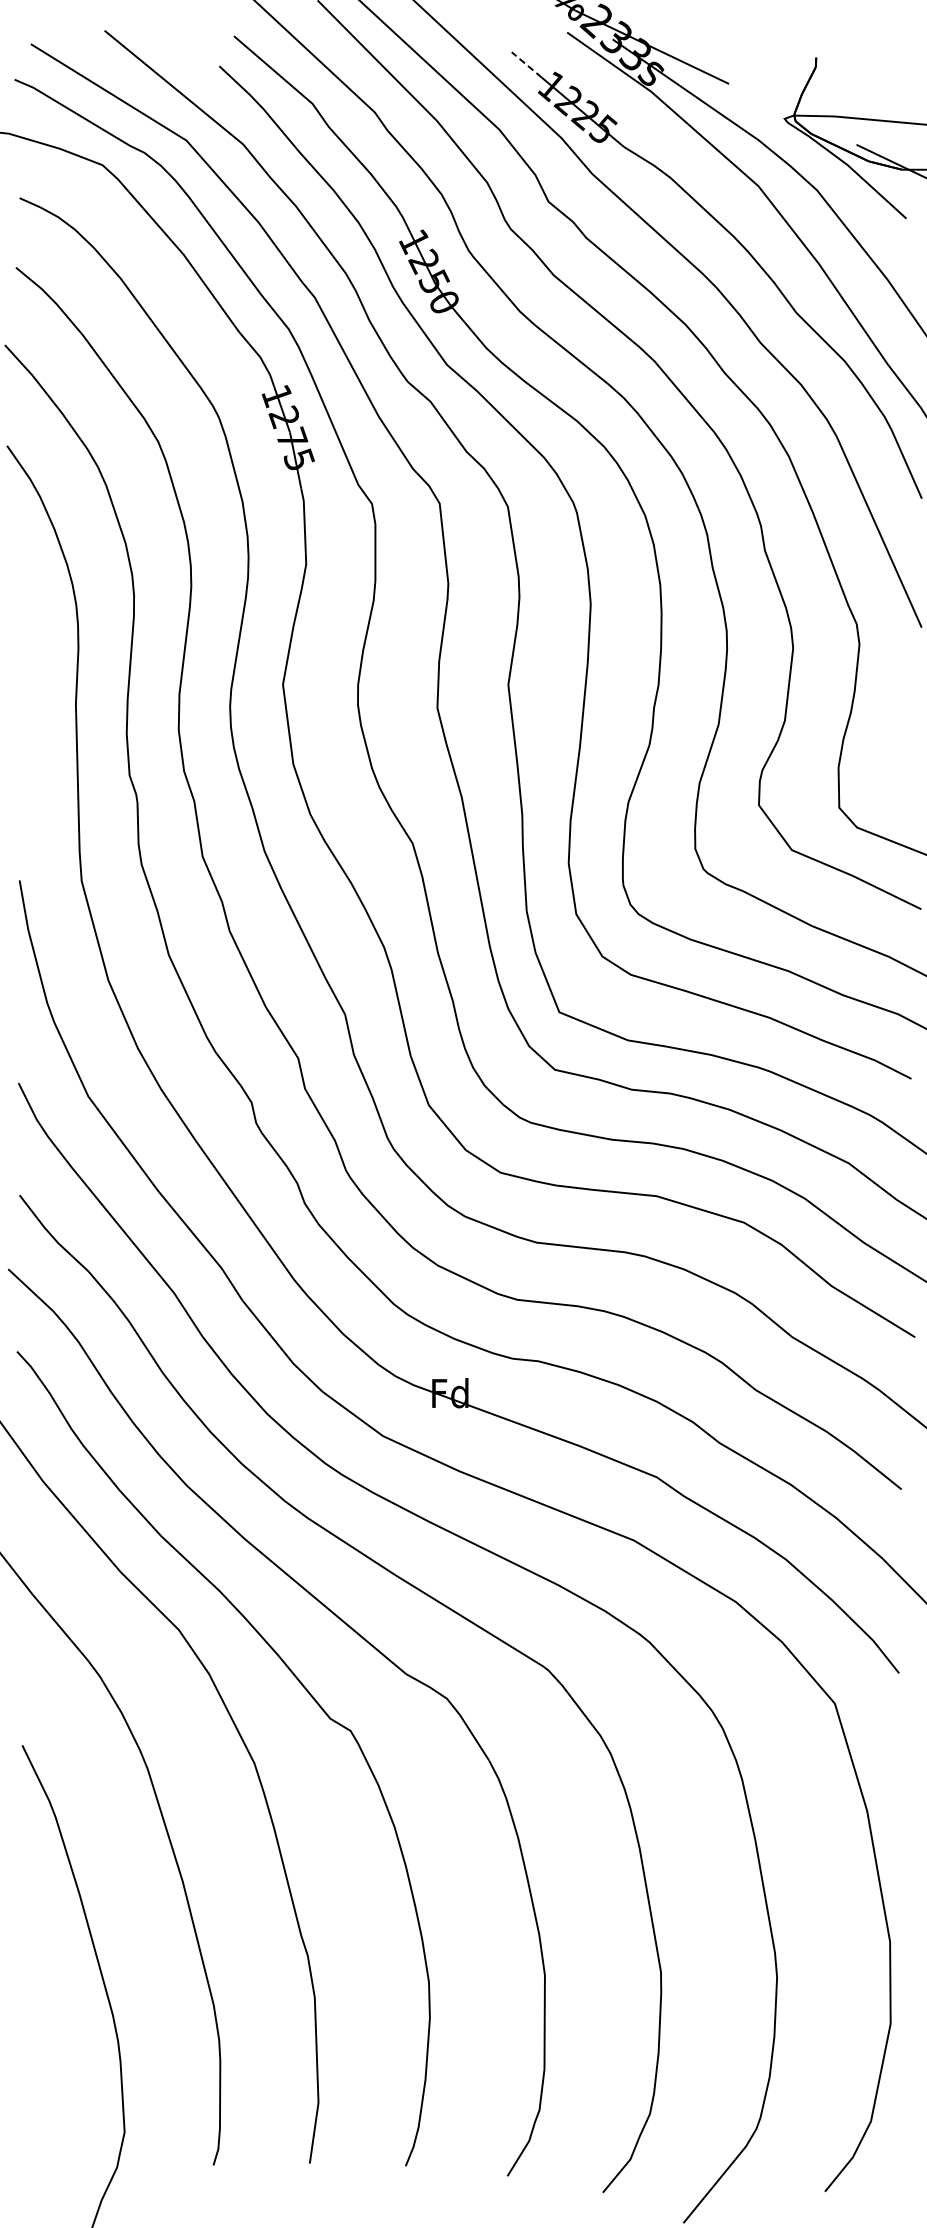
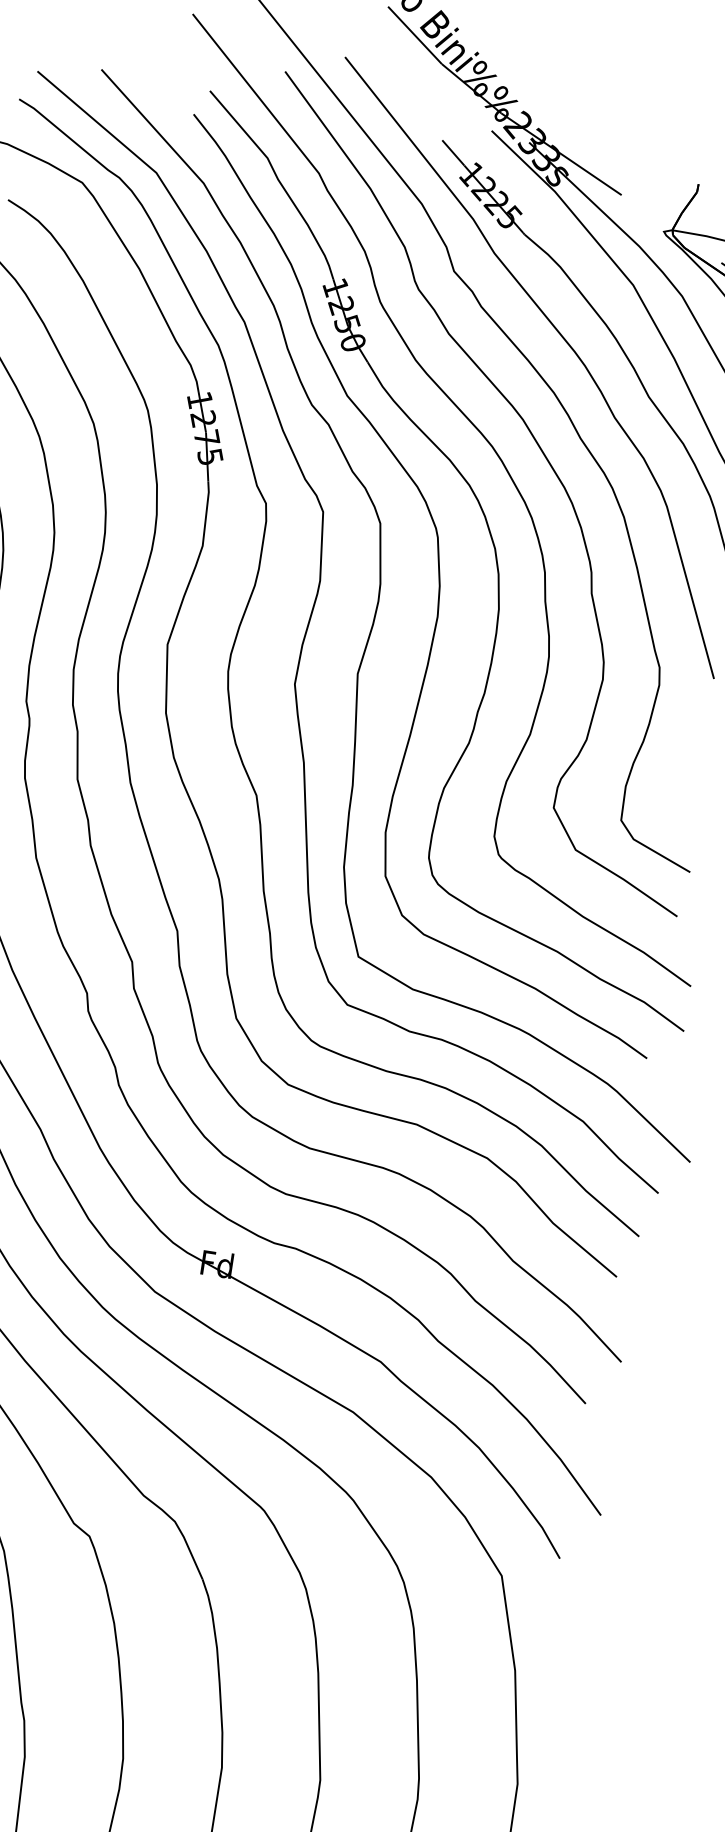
line: (526, 64) -> (453, 152), dashed -> solid

